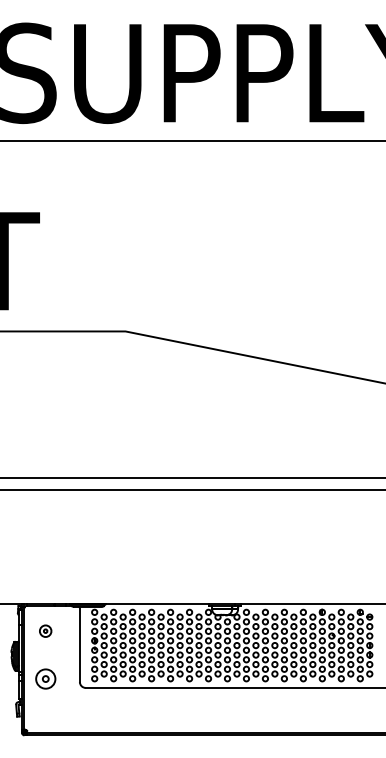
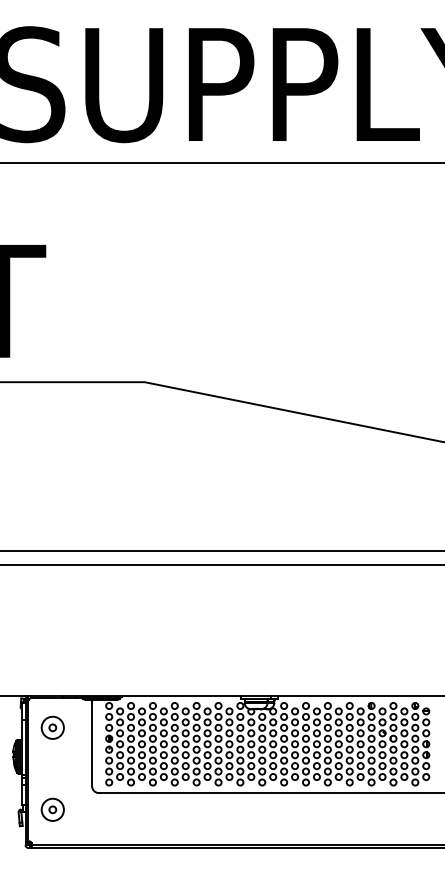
part: (45, 631) -> (52, 727), size x1.67
part: (45, 678) -> (52, 809), moved

